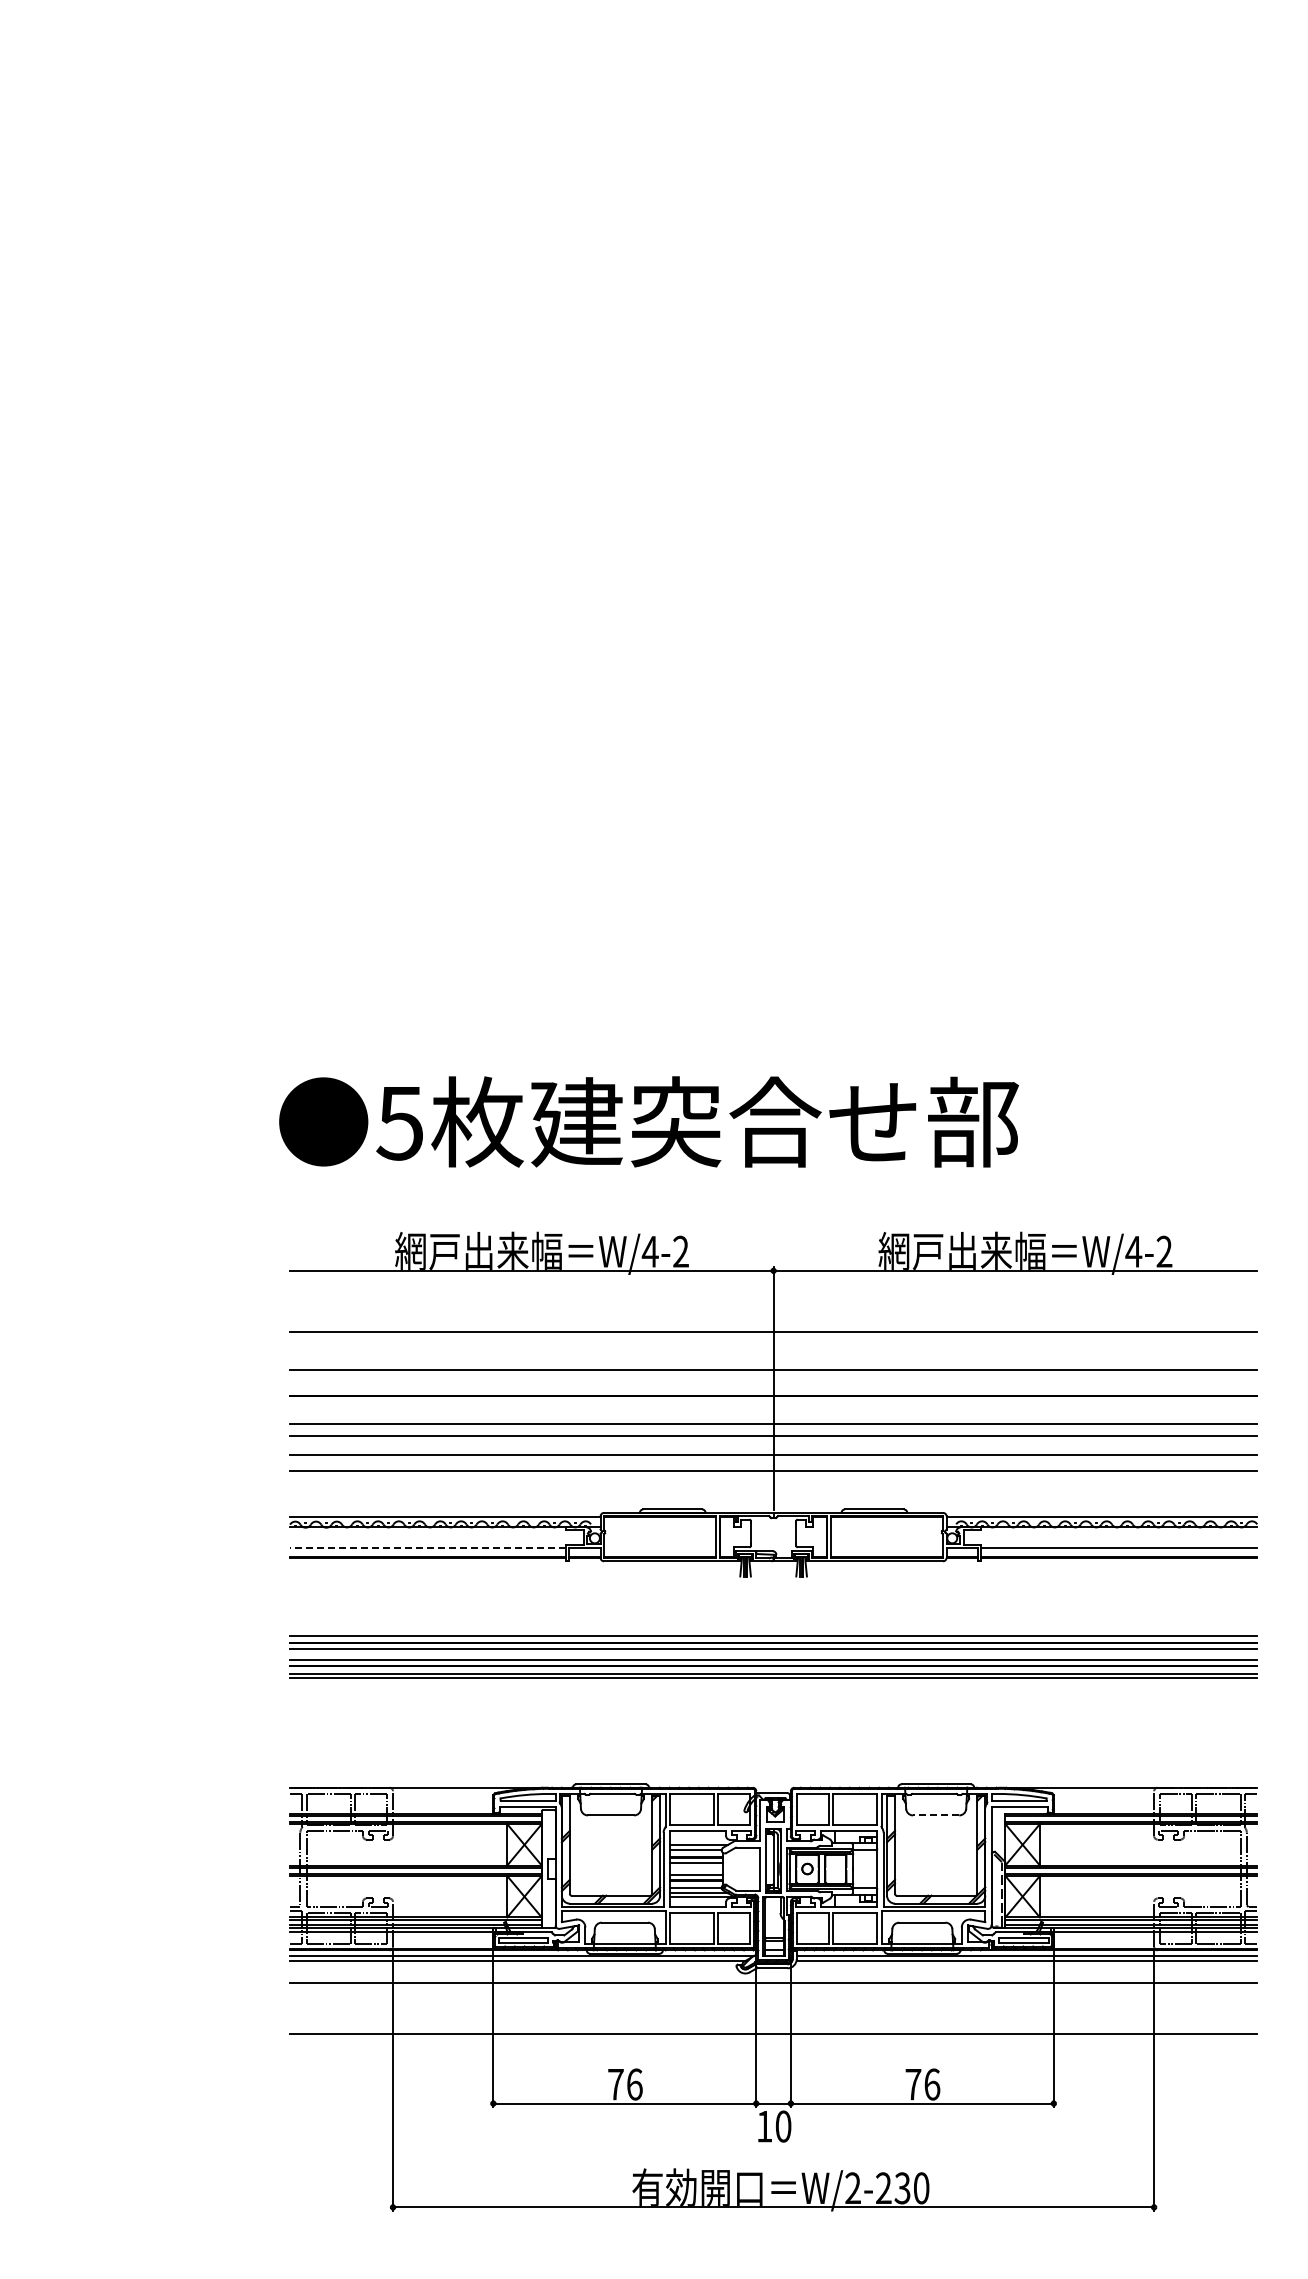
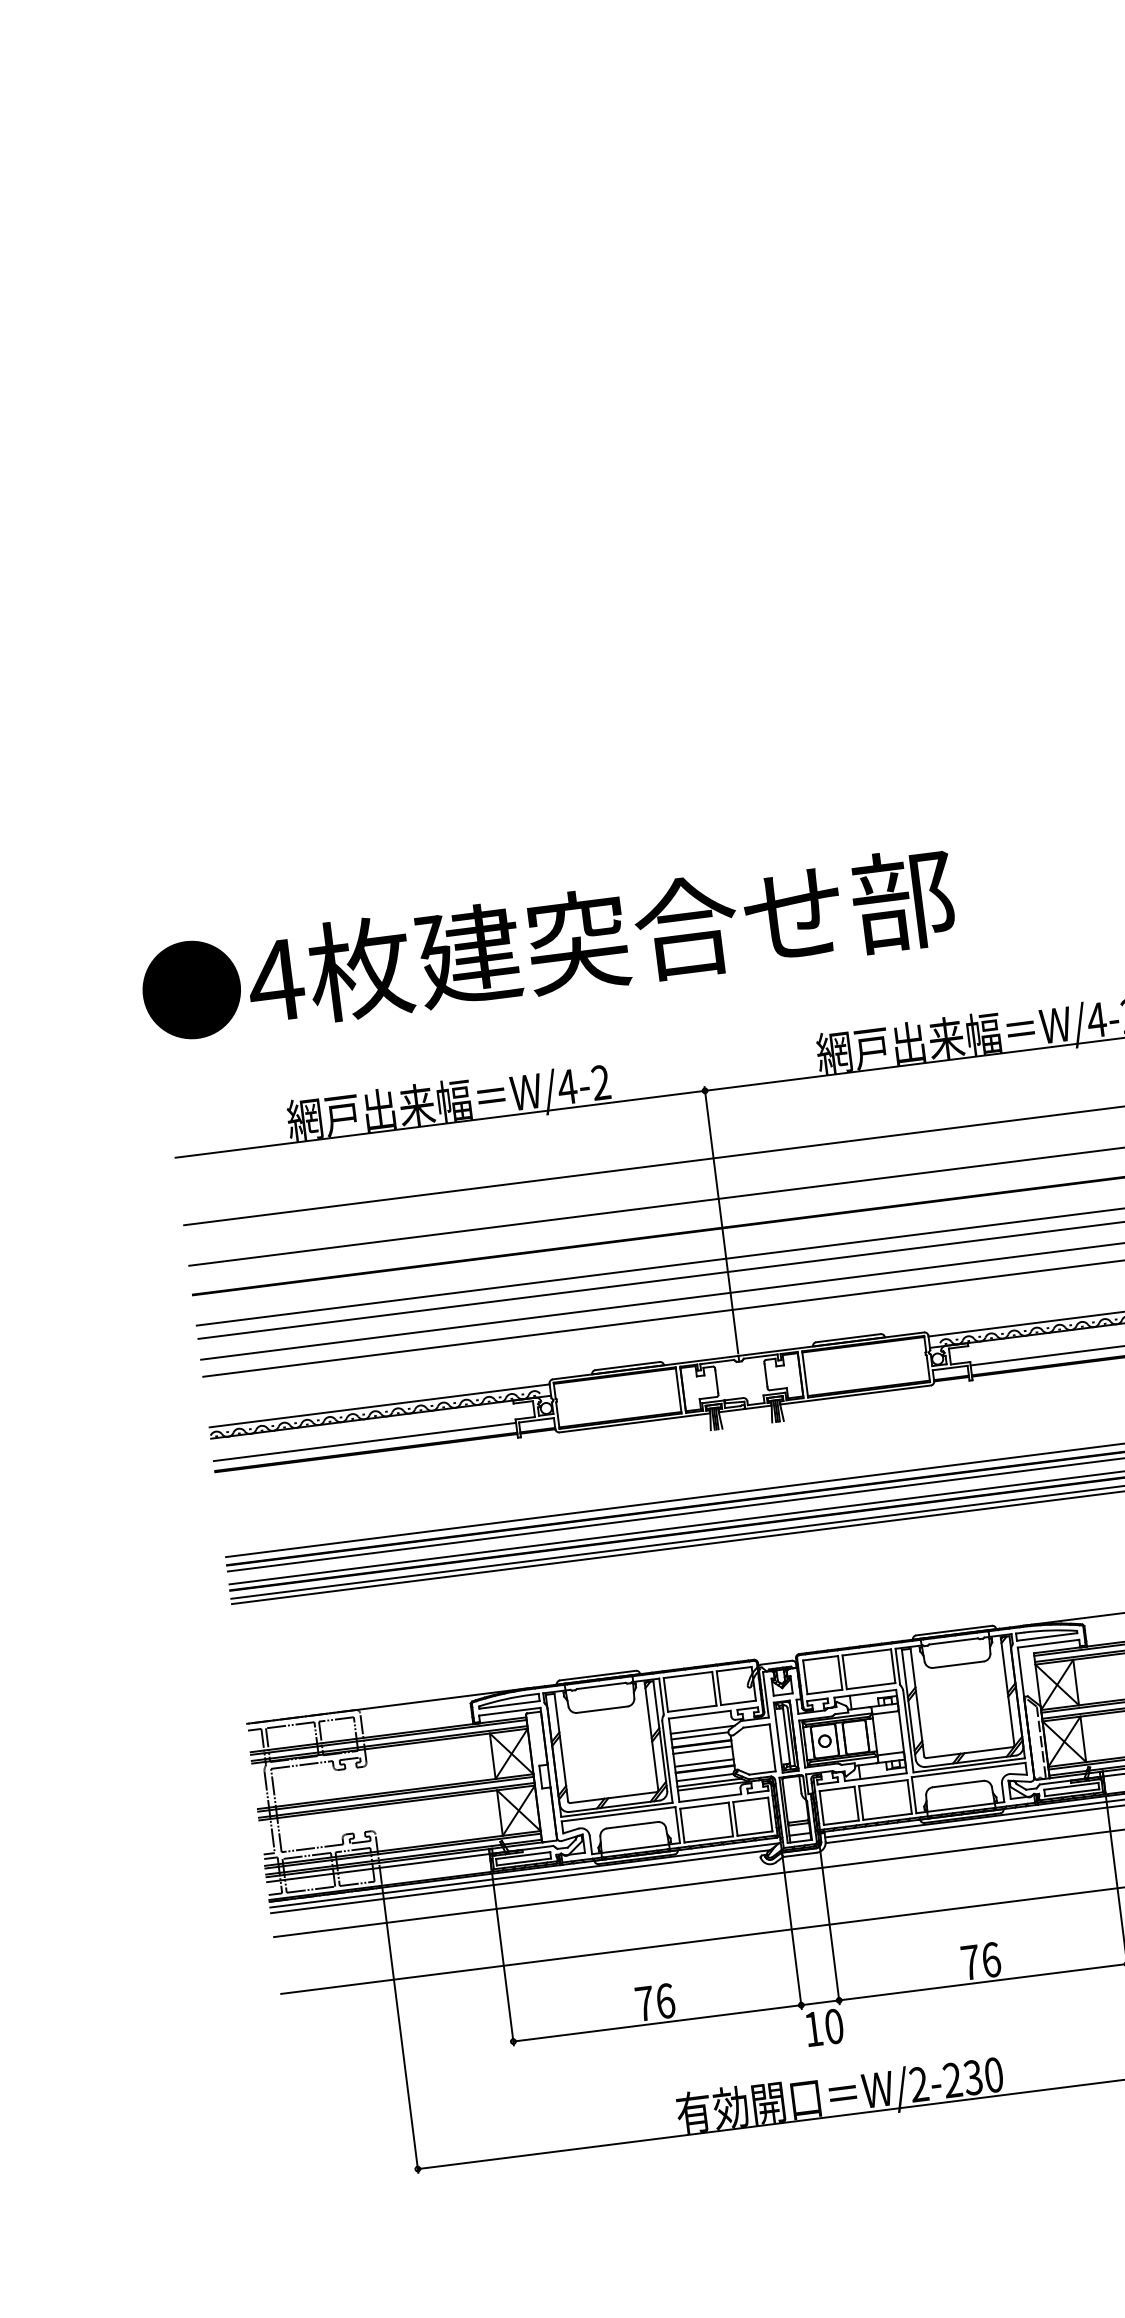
text: (400, 1123) -> (276, 981), 5 -> 4
line: (428, 1547) -> (365, 1441), dashed -> solid
line: (935, 1815) -> (957, 1664), dashed -> solid

